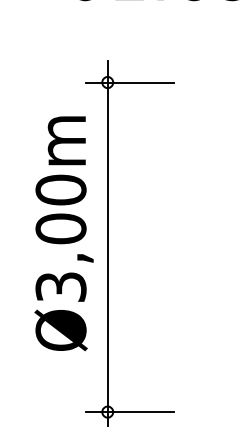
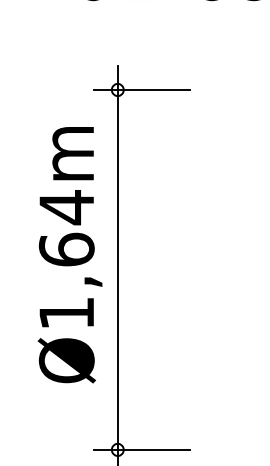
text: (60, 237) -> (66, 259), Ø3,00m -> Ø1,64m

